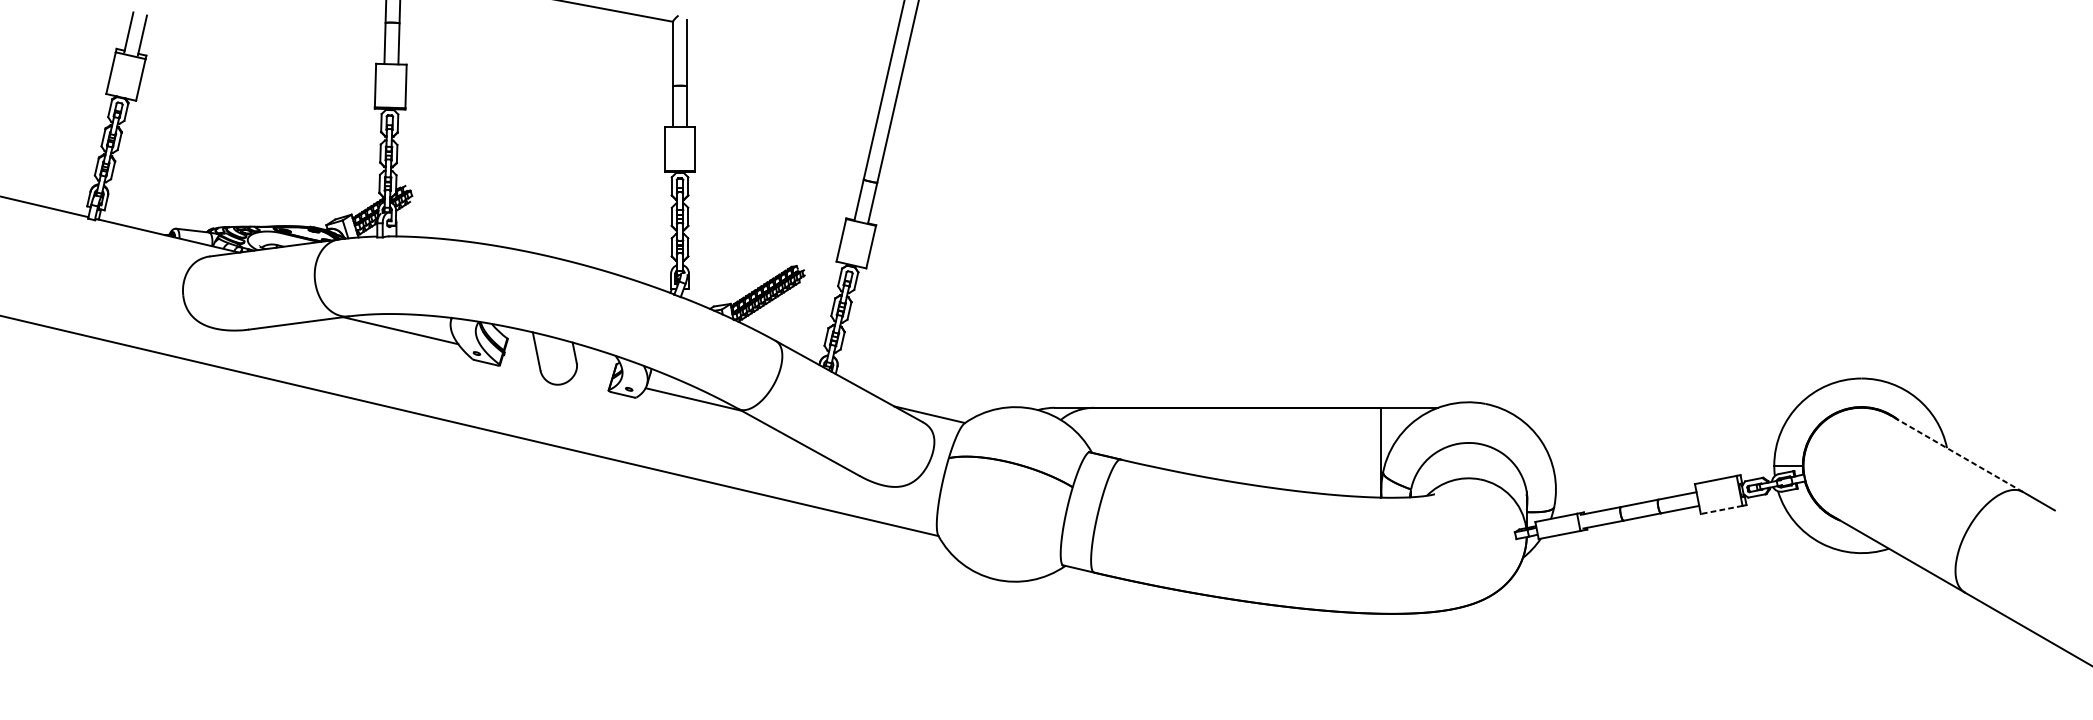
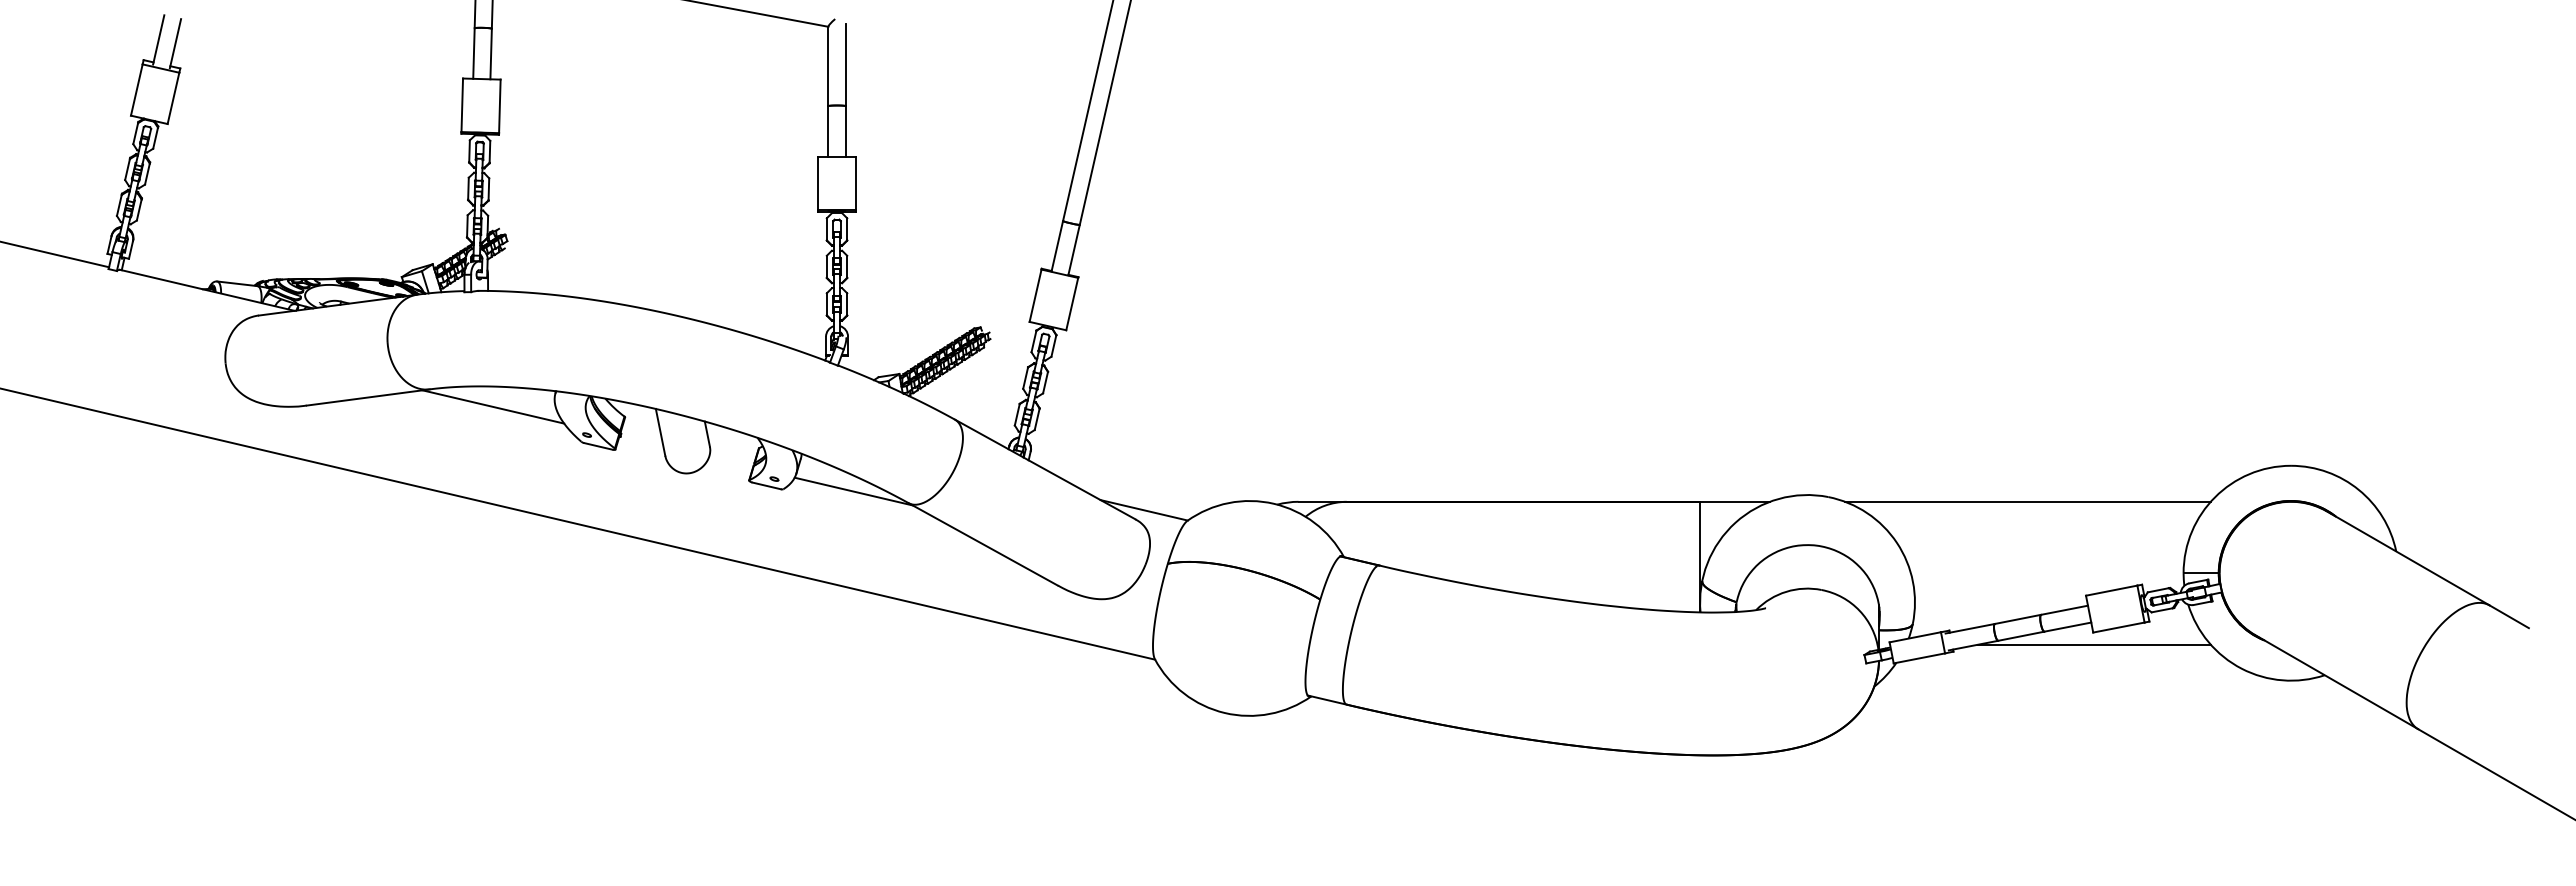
line: (1647, 407) -> (2027, 501), added
line: (1957, 453) -> (2408, 558), dashed -> solid
line: (1721, 509) -> (2118, 627), dashed -> solid
line: (1701, 523) -> (2094, 644), added

